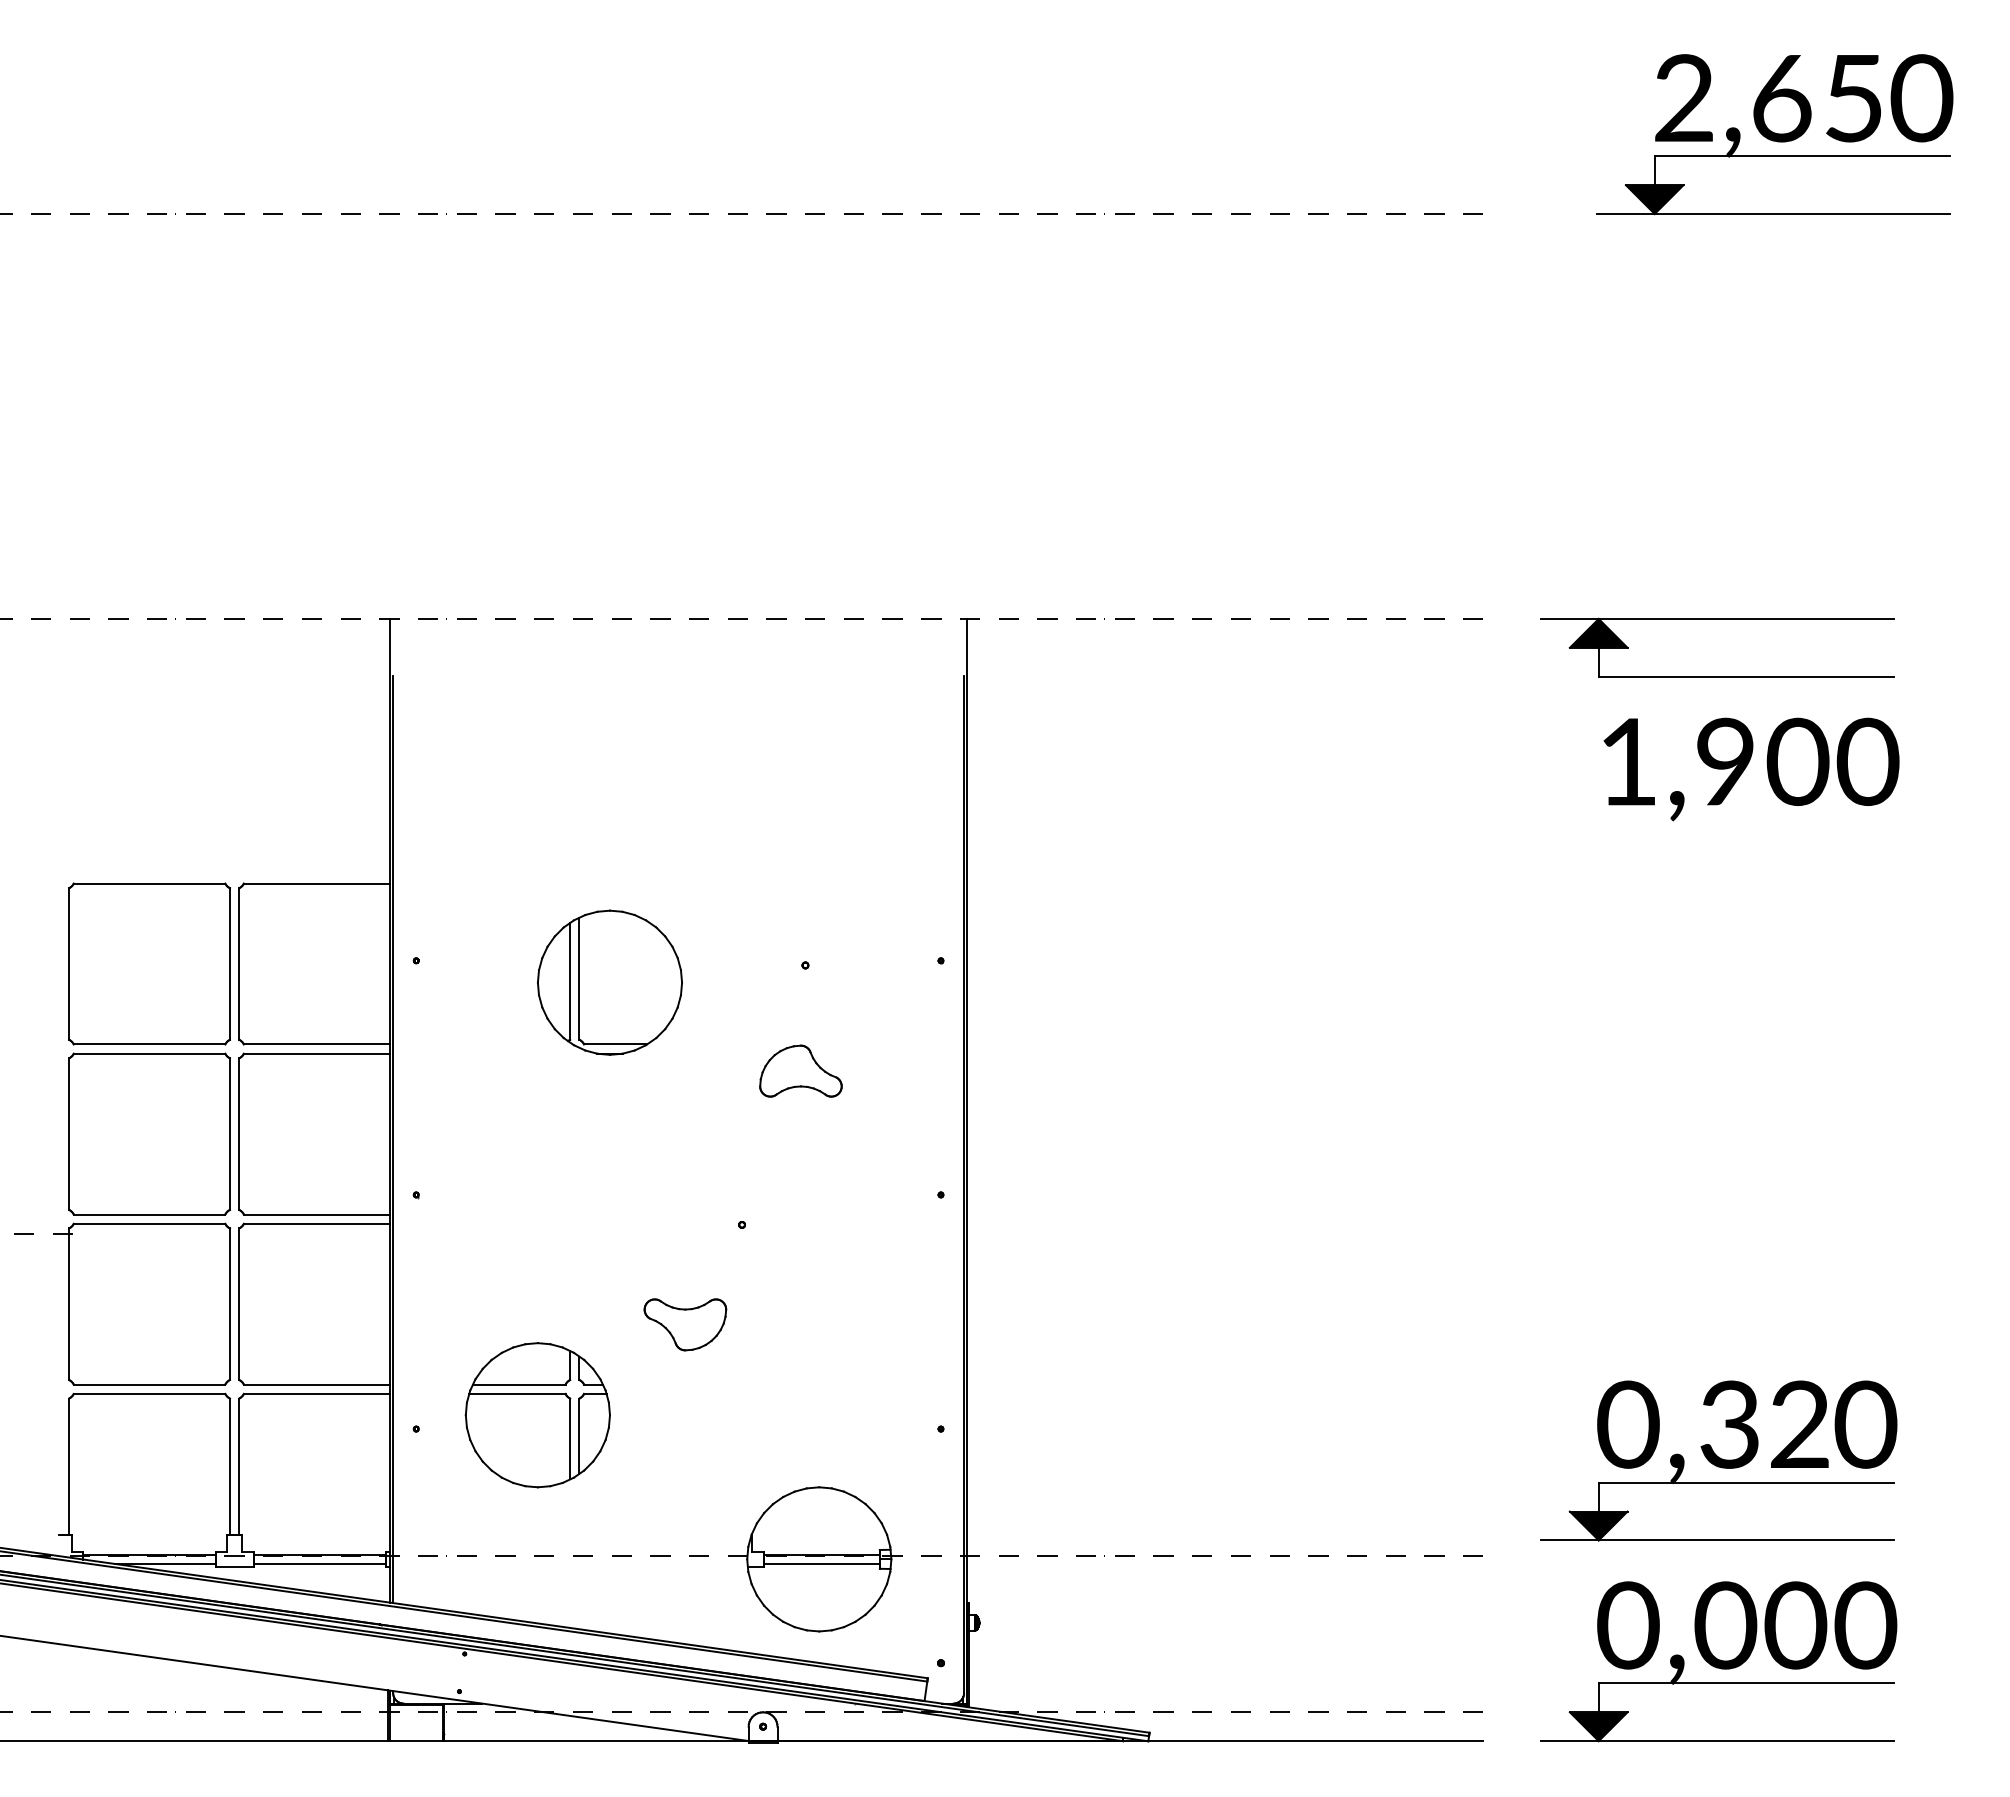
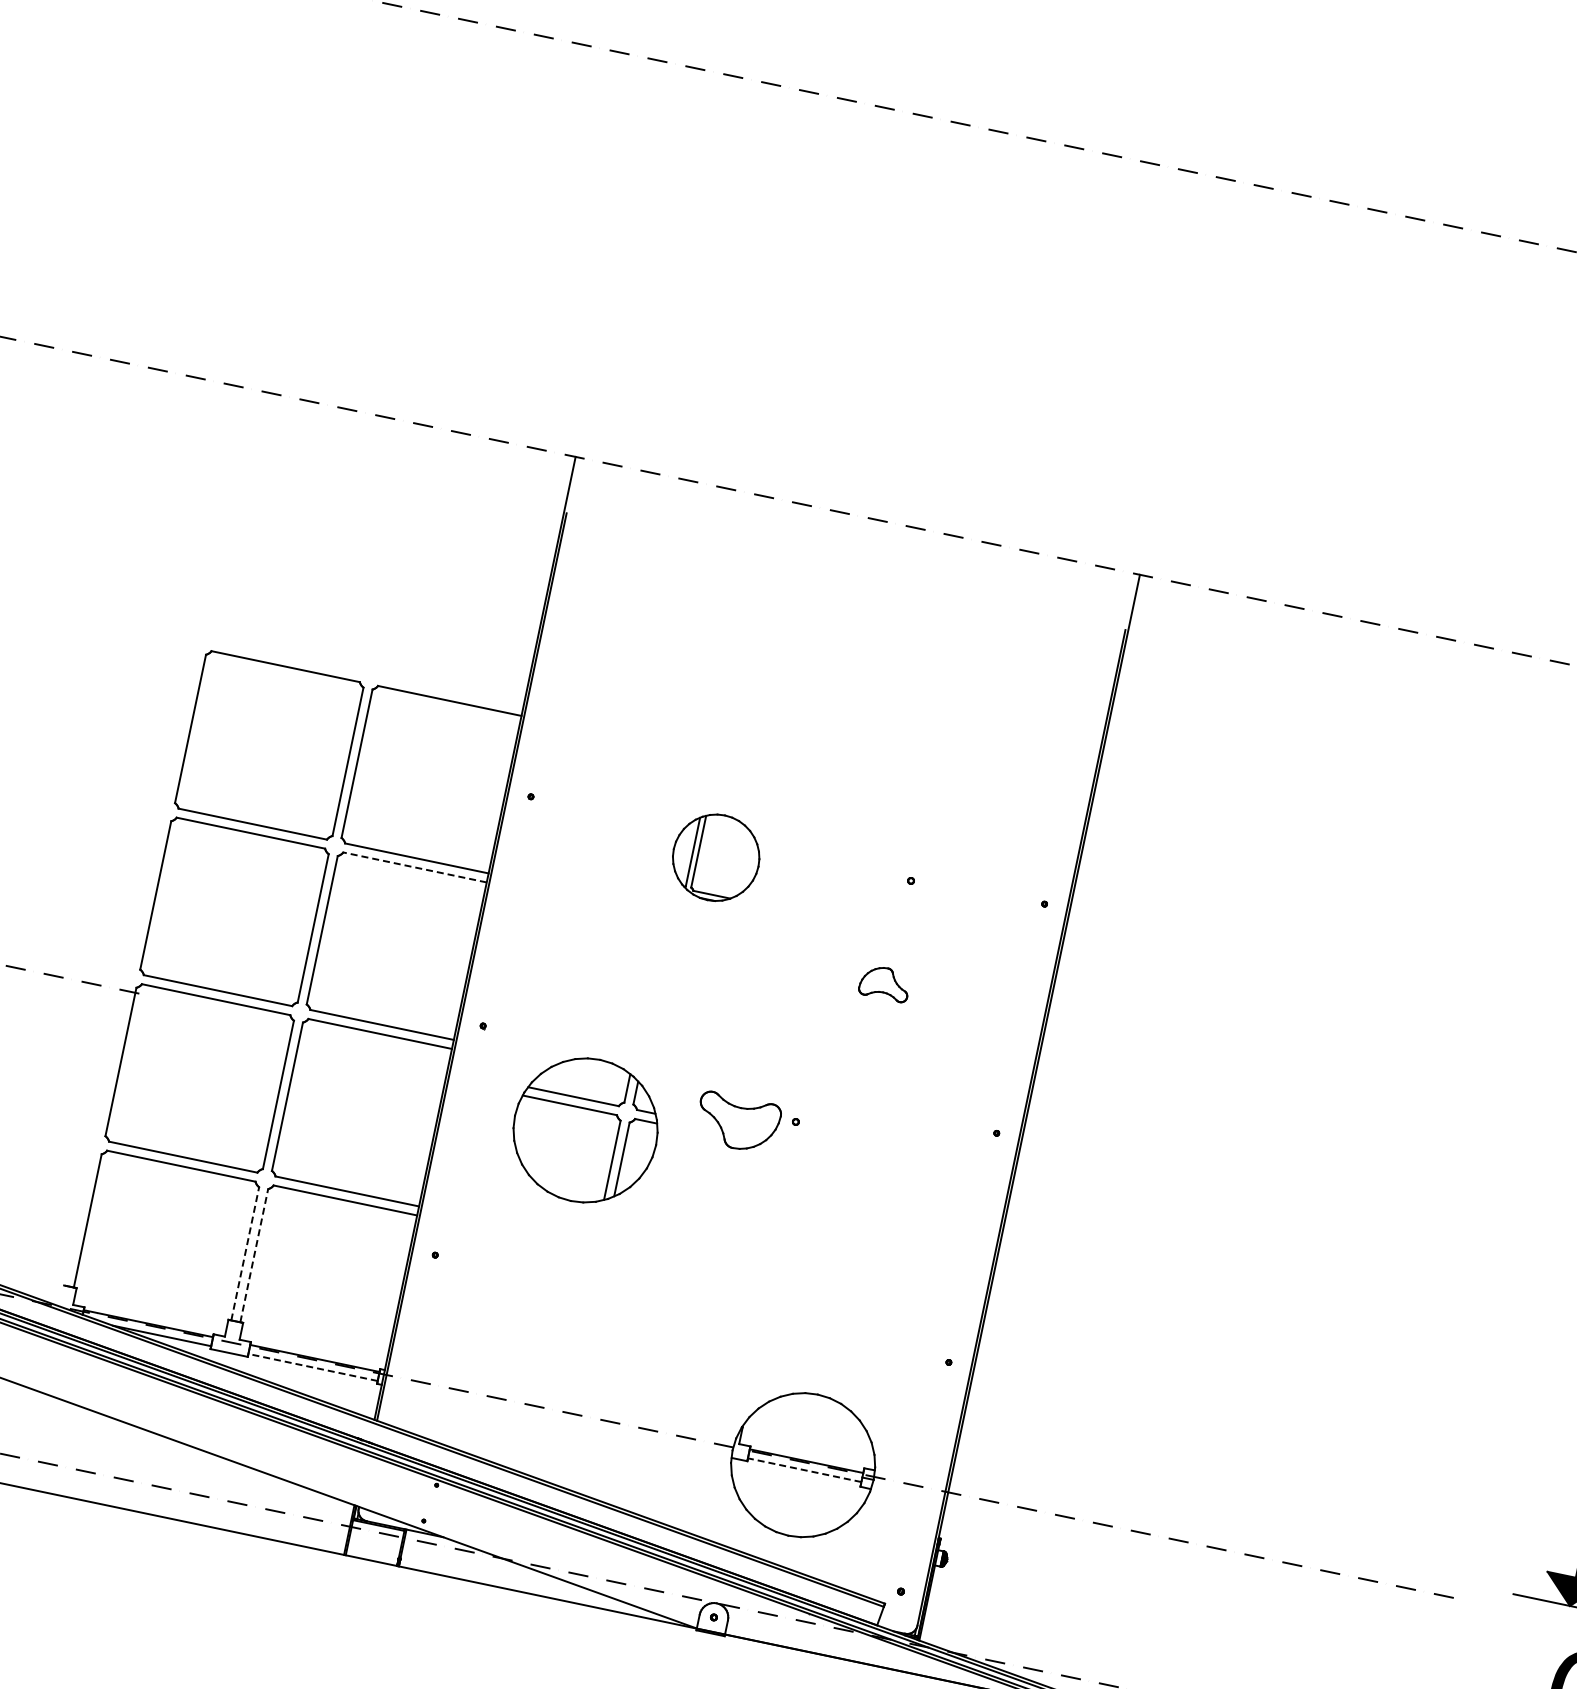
part: (609, 982) -> (715, 857), size x0.6
line: (316, 1053) -> (414, 867), solid -> dashed
part: (800, 1070) -> (884, 982), size x0.6
part: (685, 1324) -> (737, 1122), moved
part: (537, 1415) -> (585, 1130), moved
line: (230, 1466) -> (245, 1253), solid -> dashed
line: (239, 1466) -> (254, 1255), solid -> dashed
line: (319, 1564) -> (312, 1367), solid -> dashed
line: (821, 1564) -> (804, 1470), solid -> dashed

